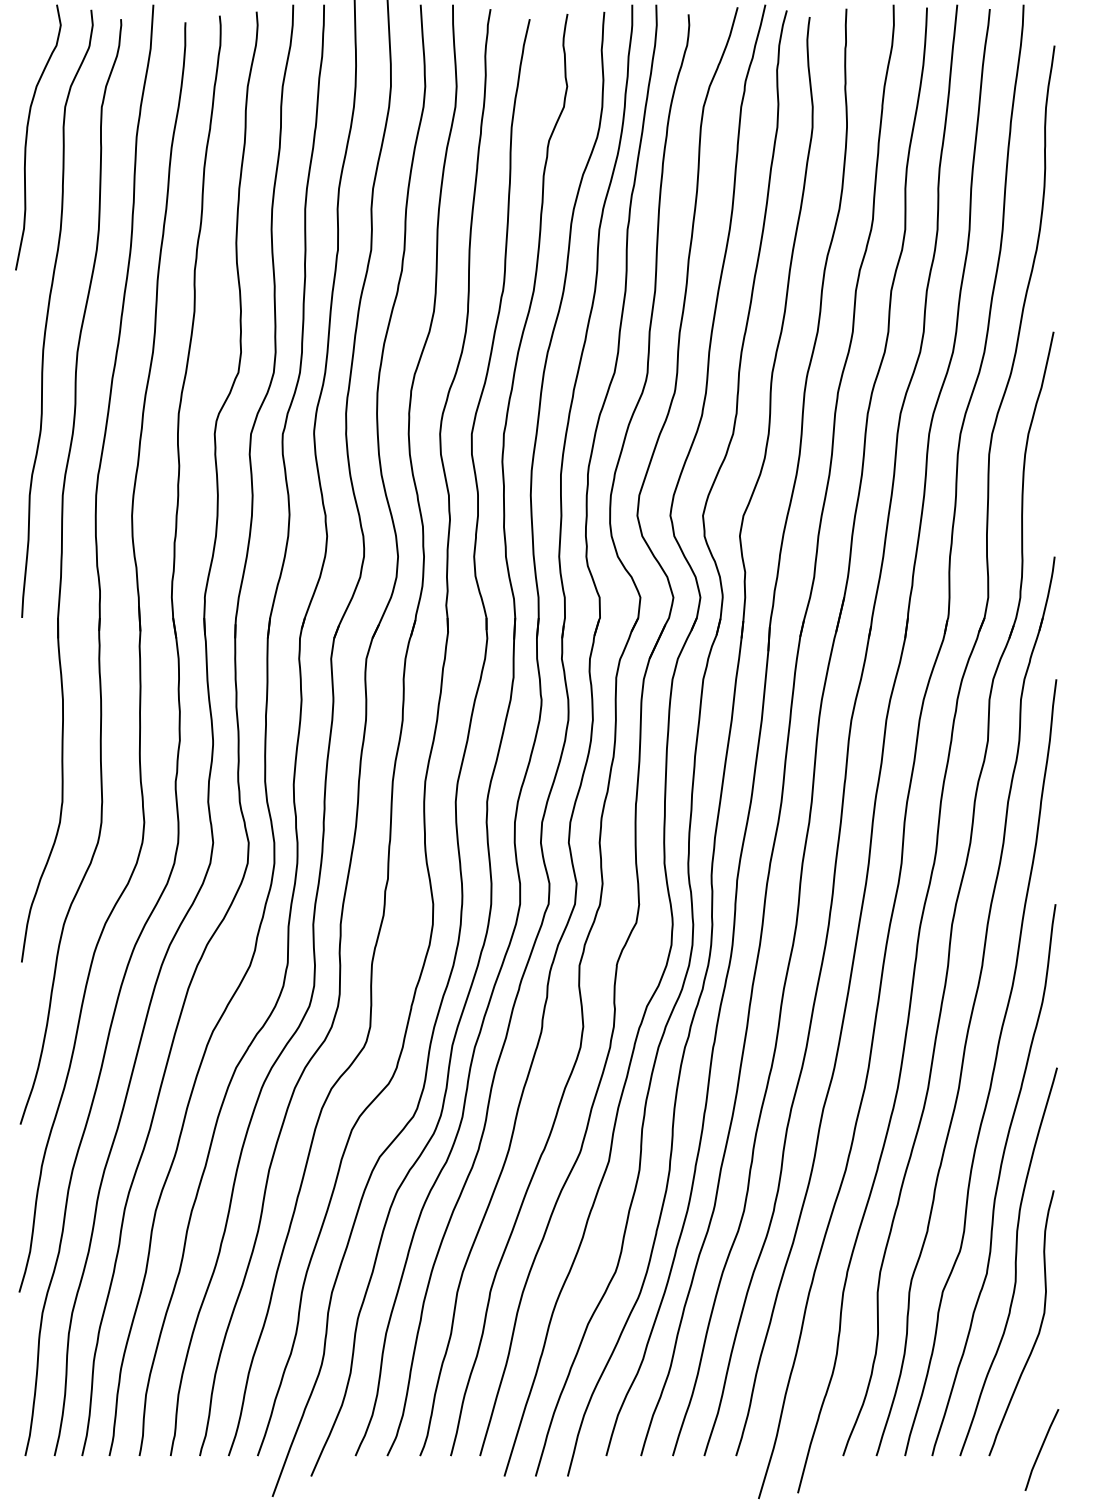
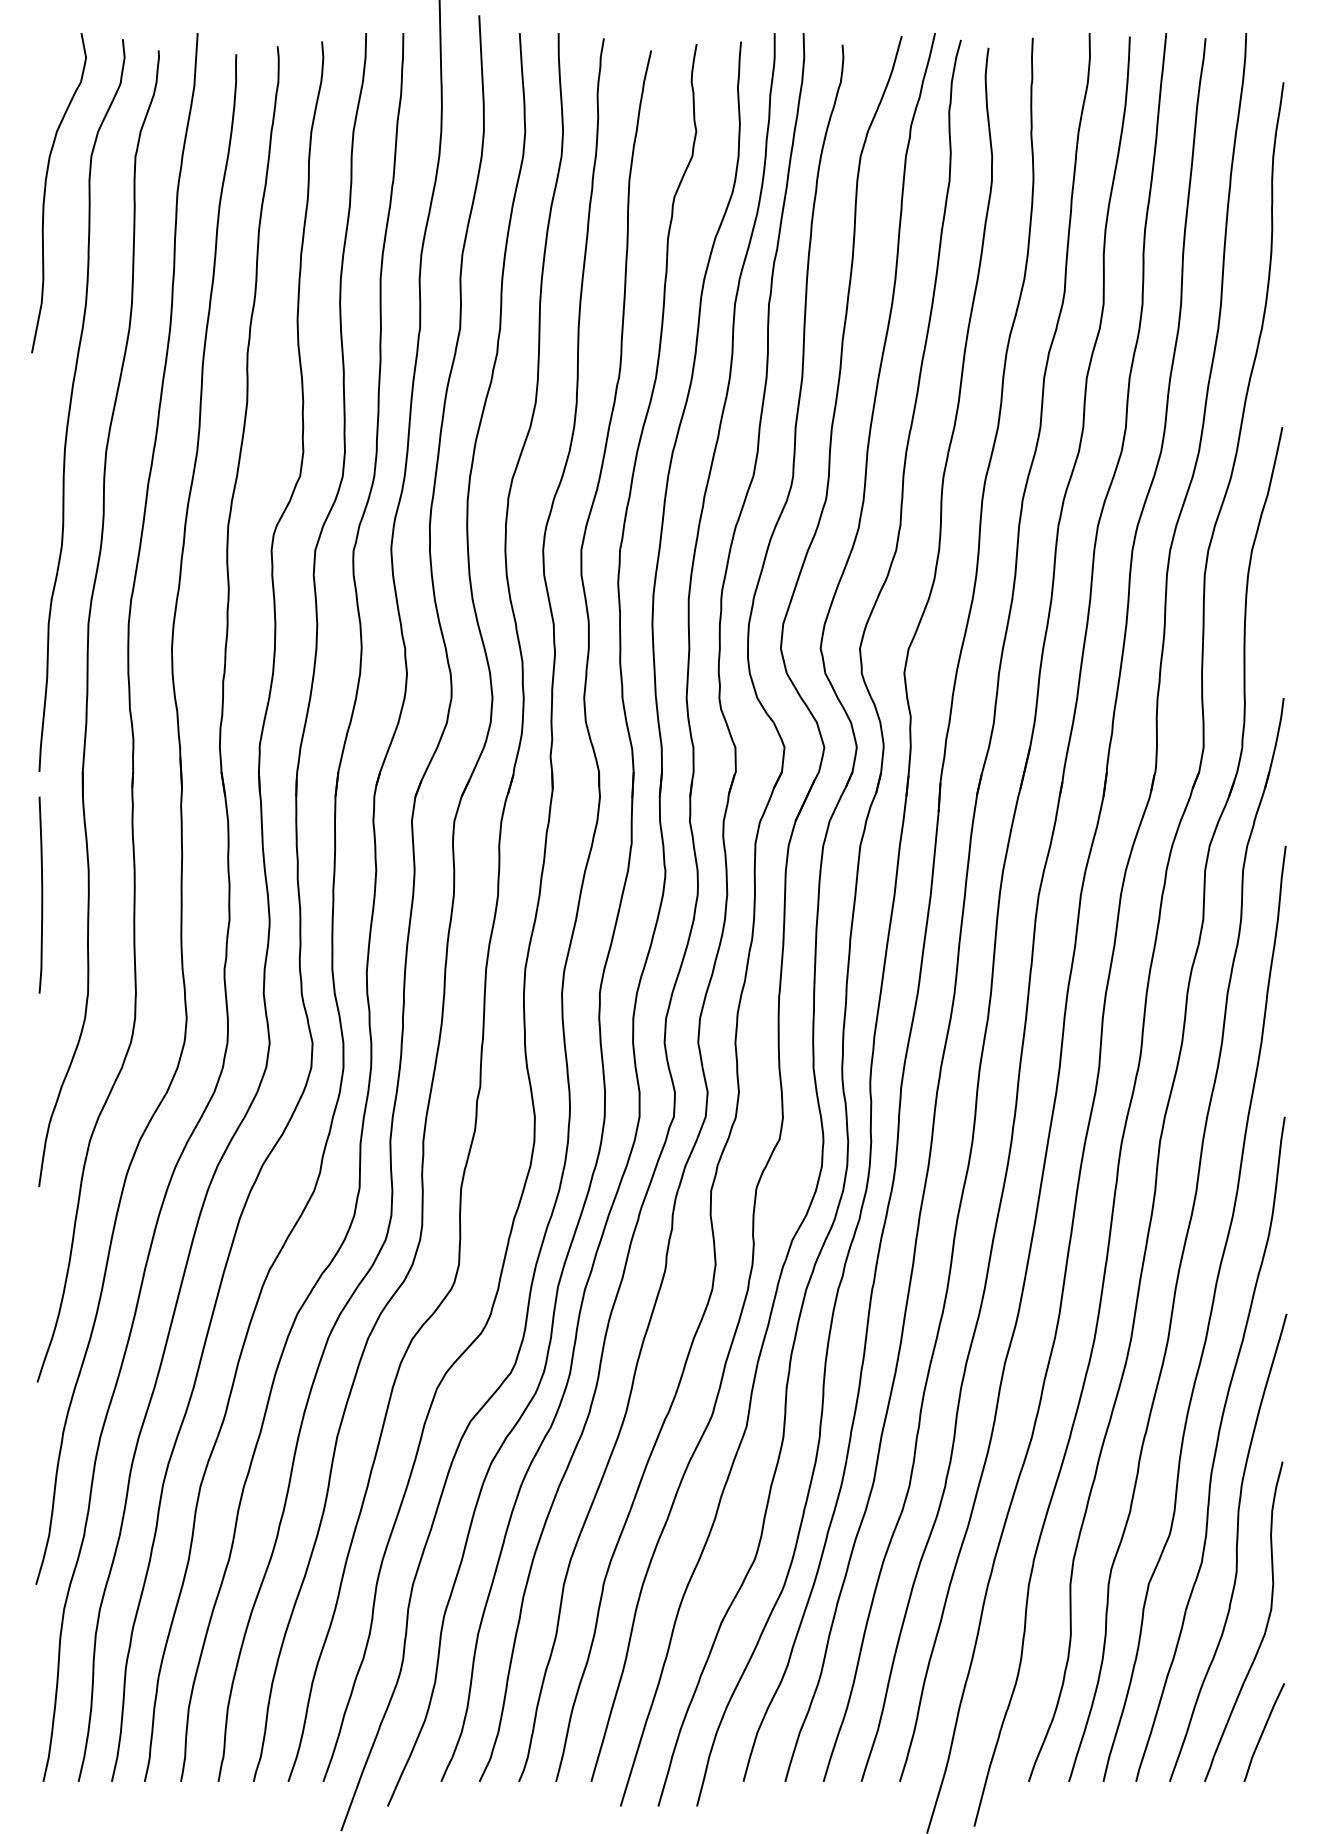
curve: (23, 719) -> (41, 894), added
line: (1041, 1449) -> (1263, 1732), moved

